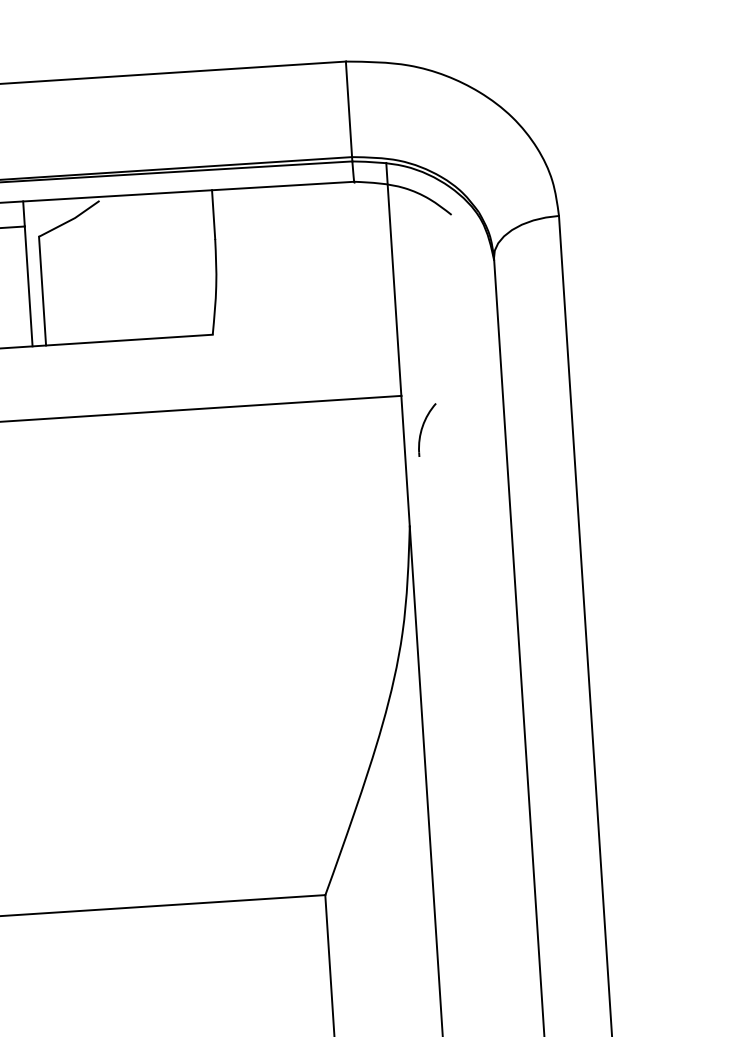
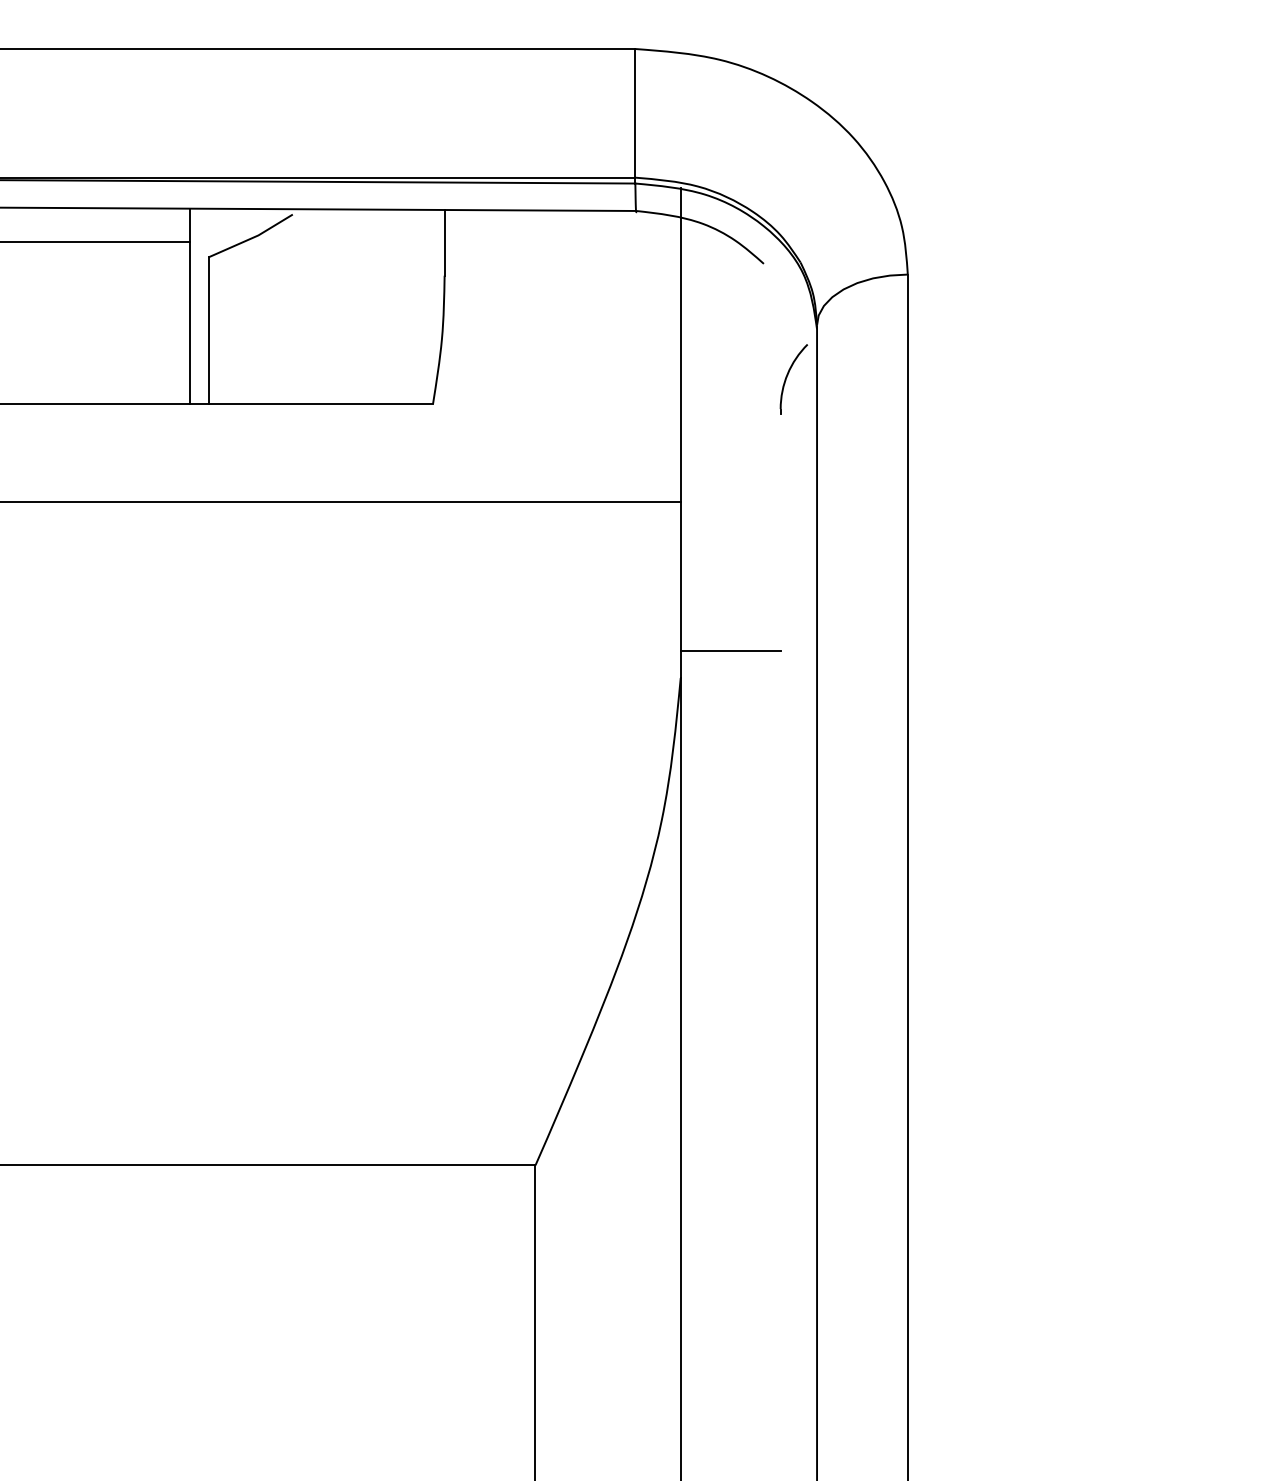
part: (422, 428) -> (787, 377), moved
line: (445, 503) -> (730, 650), added

